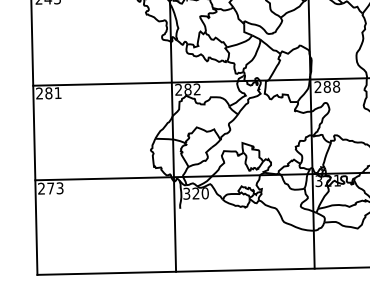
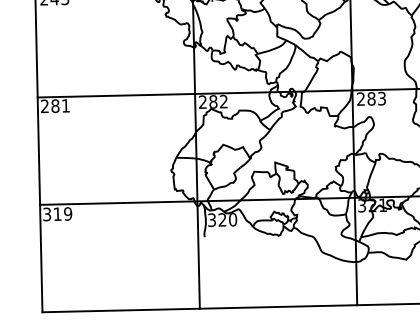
text: (336, 86) -> (382, 98), 288 -> 283
text: (50, 188) -> (57, 214), 273 -> 319

